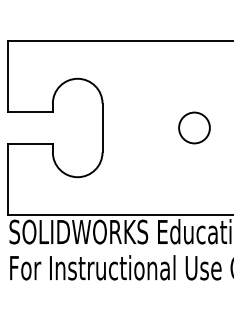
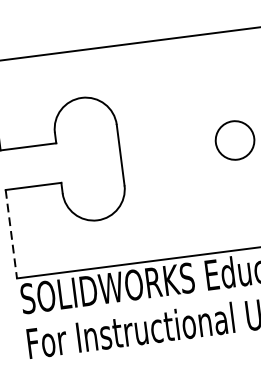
line: (8, 179) -> (11, 234), solid -> dashed

